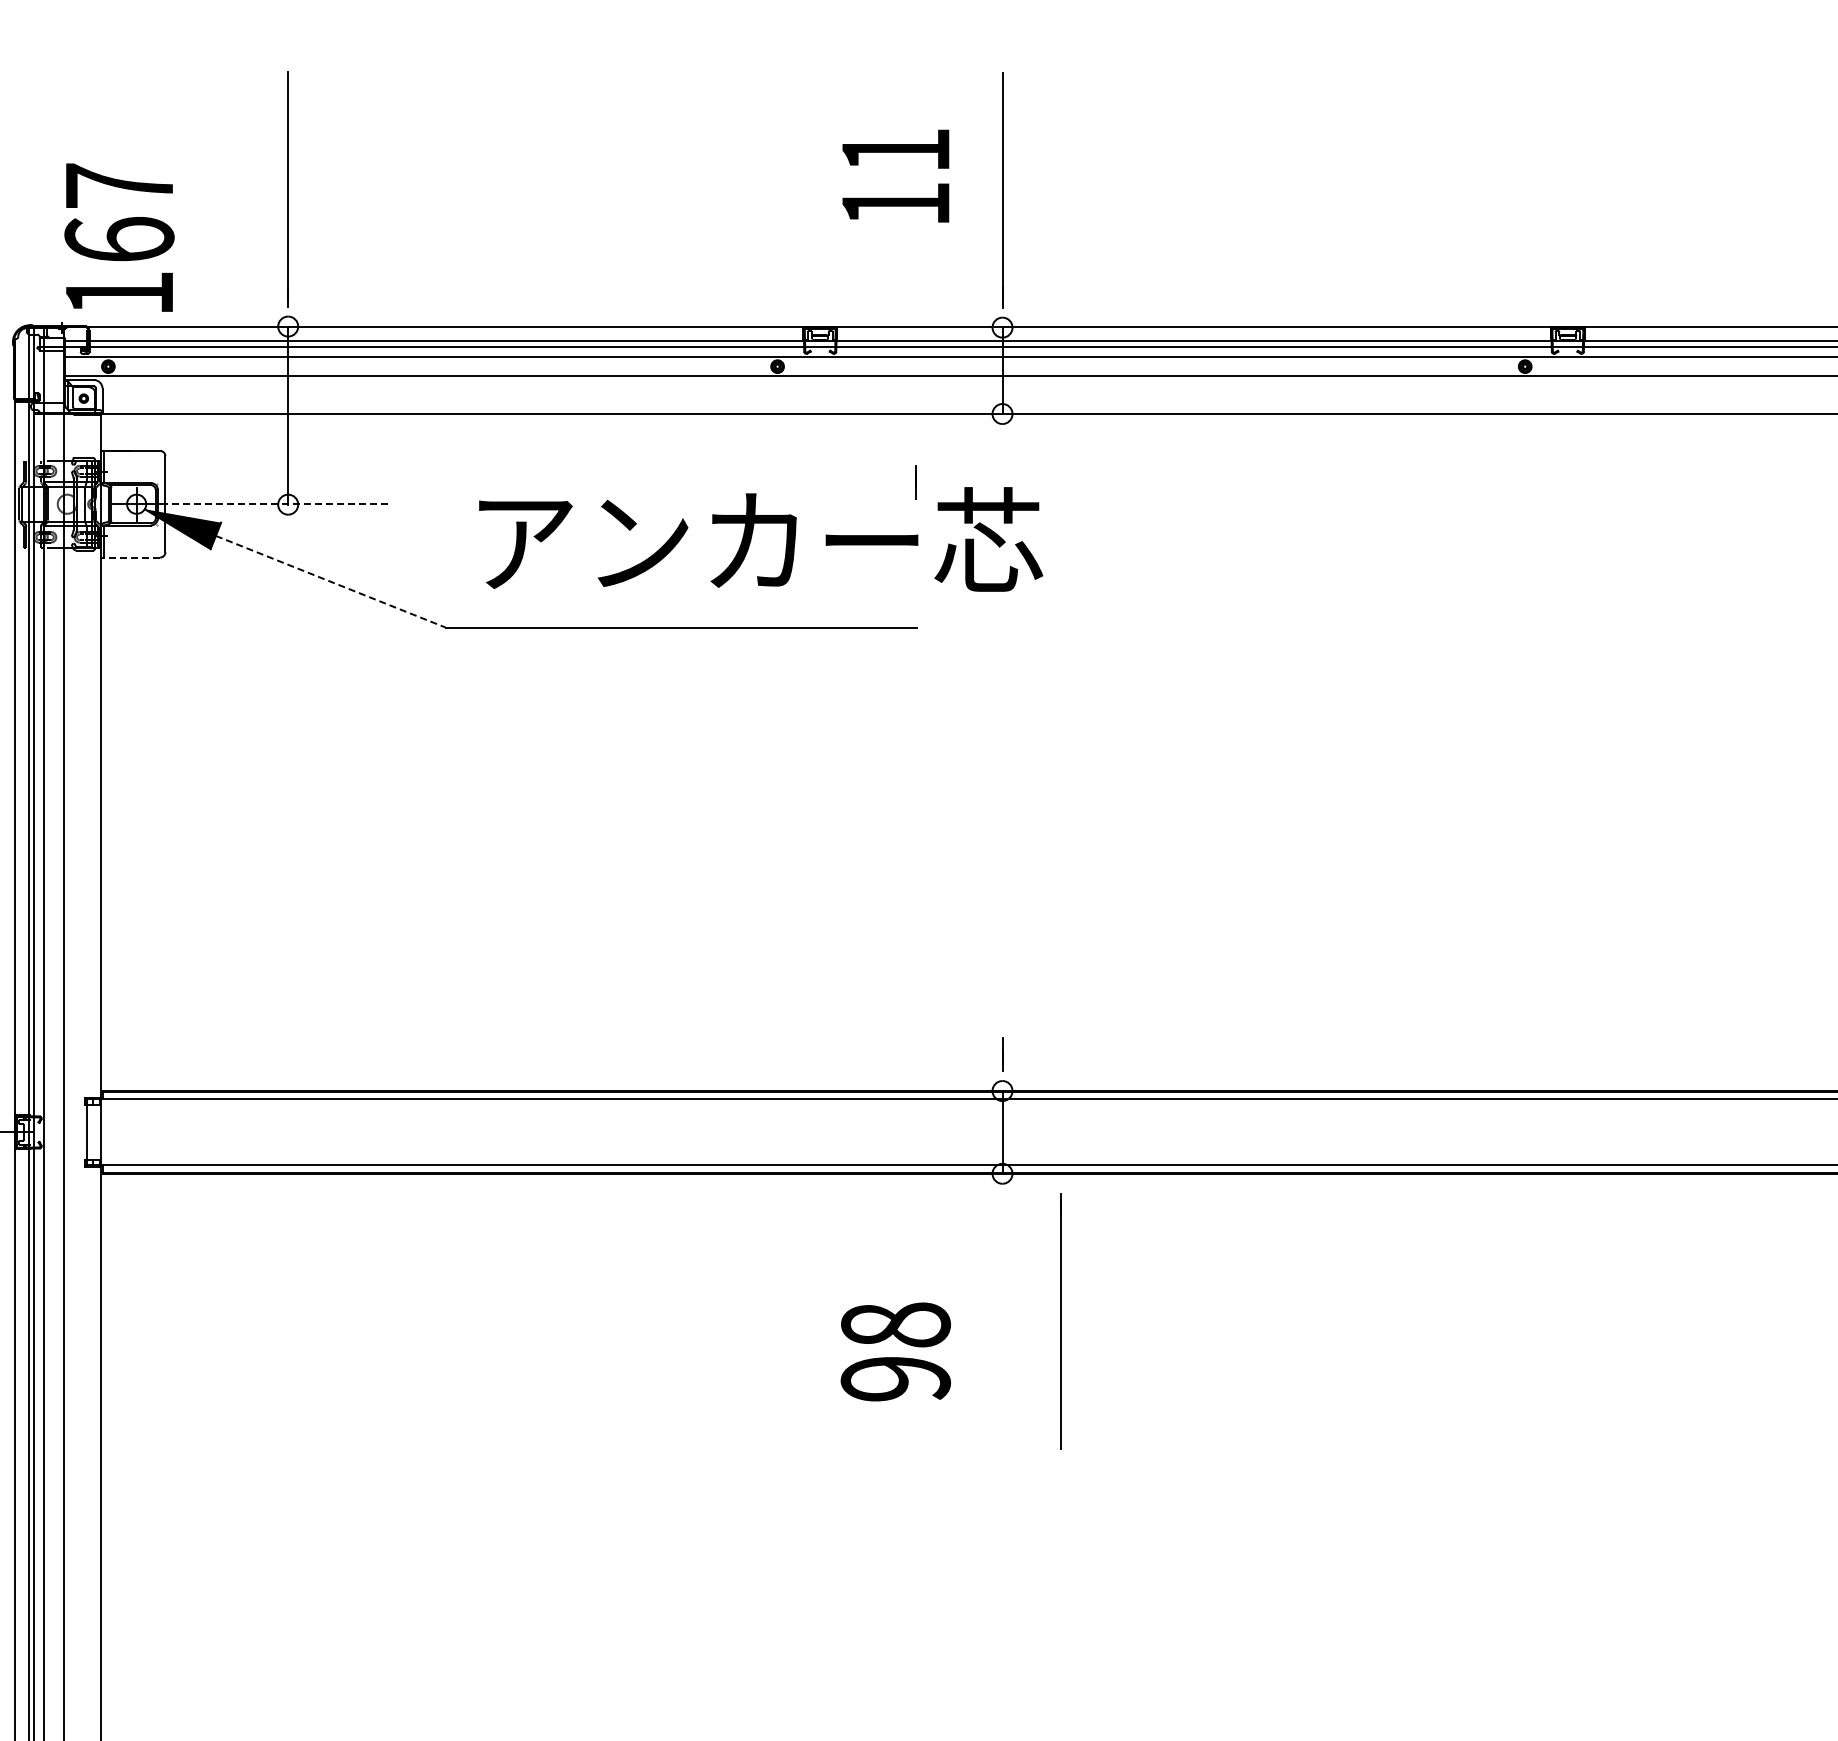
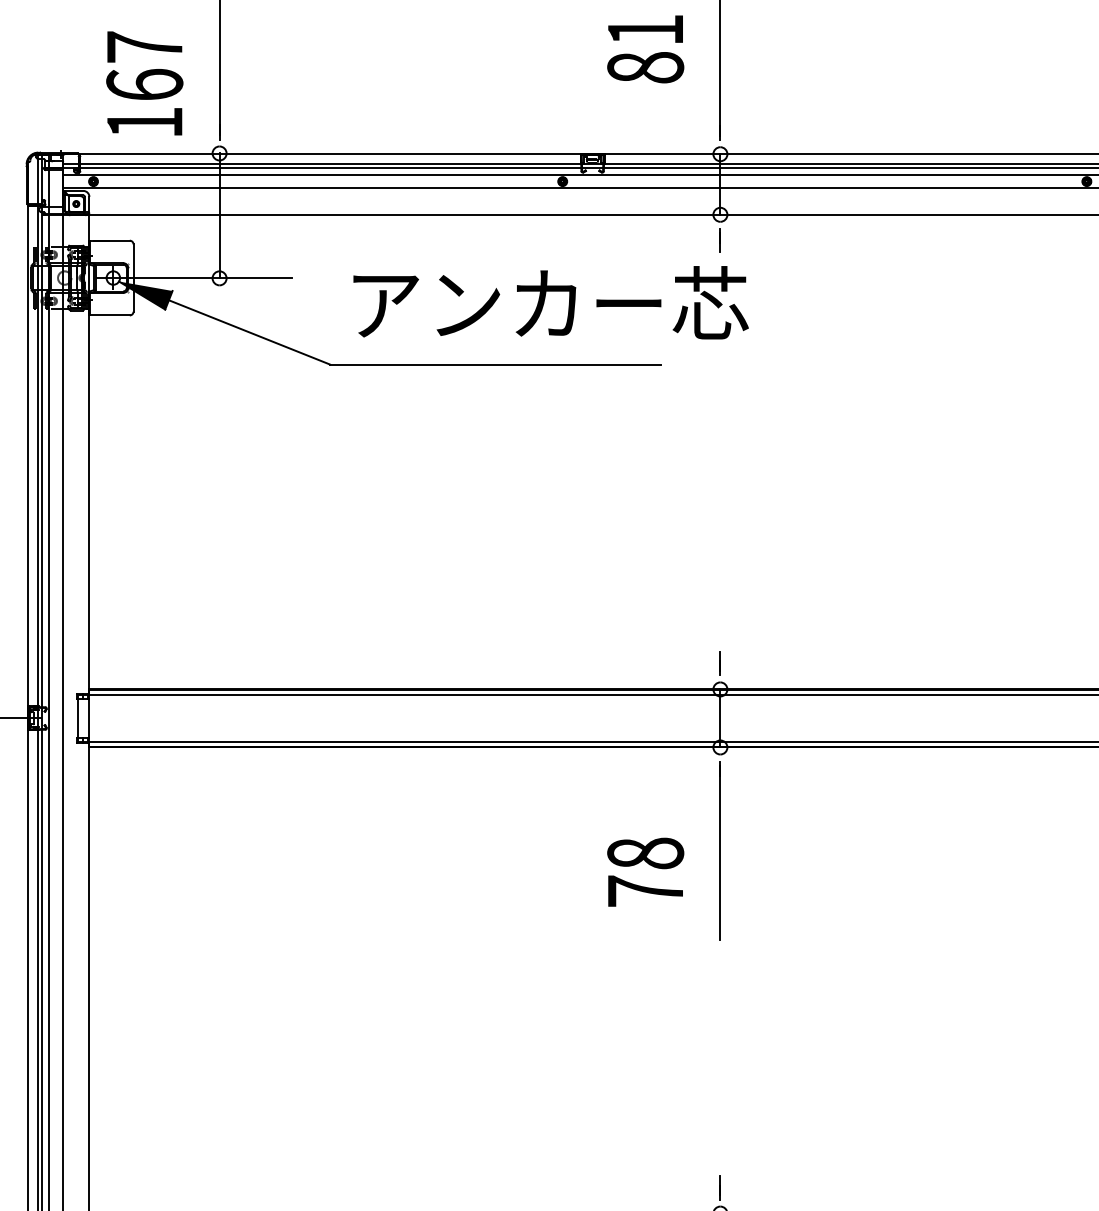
text: (895, 203) -> (645, 67), 11 -> 81
text: (119, 237) -> (144, 83), moved
line: (915, 482) -> (720, 240), moved
line: (277, 504) -> (212, 278), dashed -> solid
line: (130, 557) -> (109, 315), dashed -> solid
line: (330, 581) -> (249, 332), dashed -> solid
line: (1060, 1321) -> (720, 851), moved
text: (895, 1378) -> (645, 891), 98 -> 78

